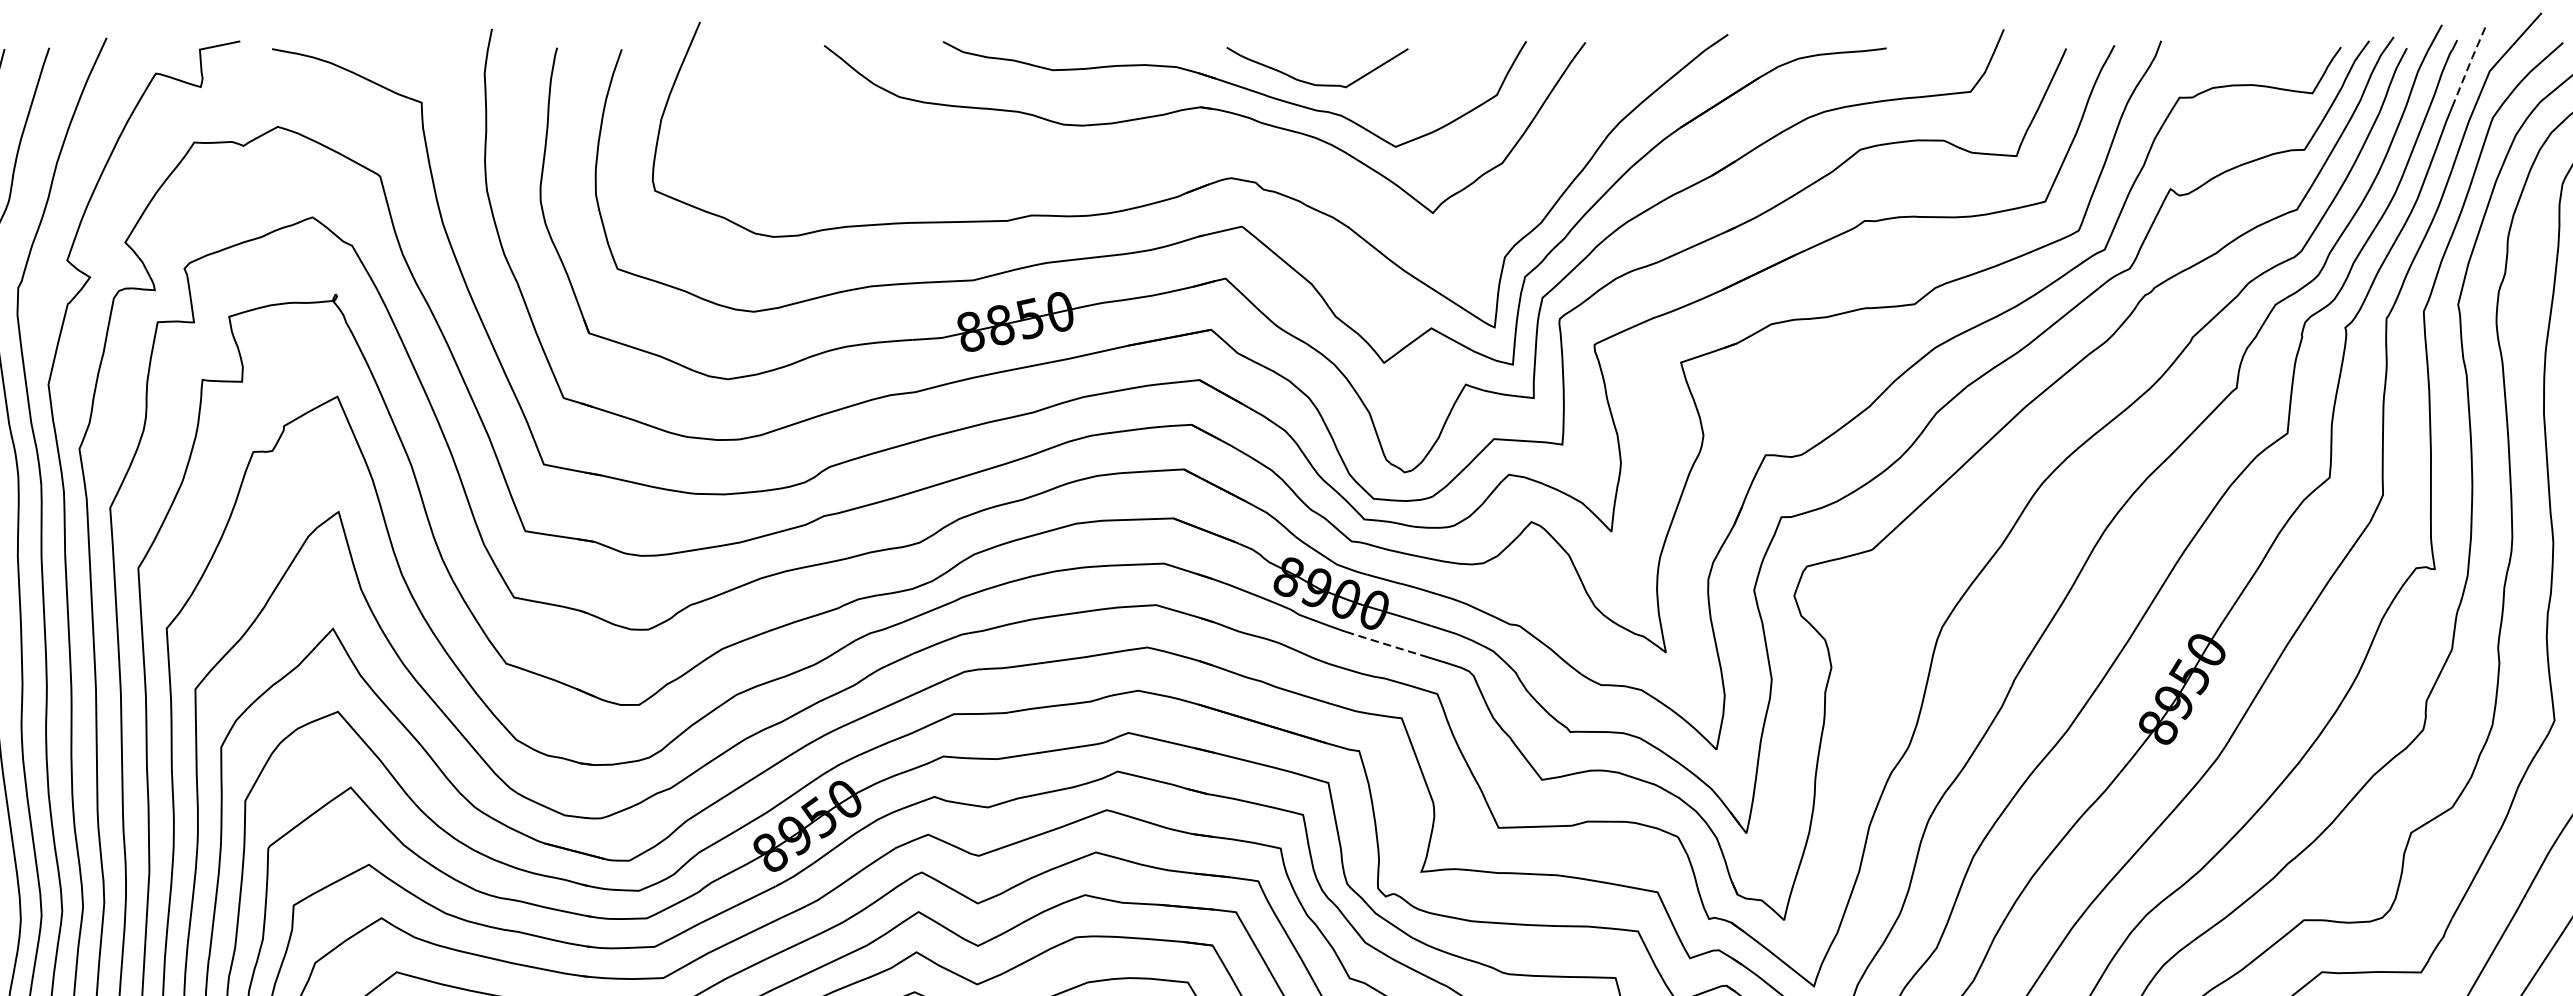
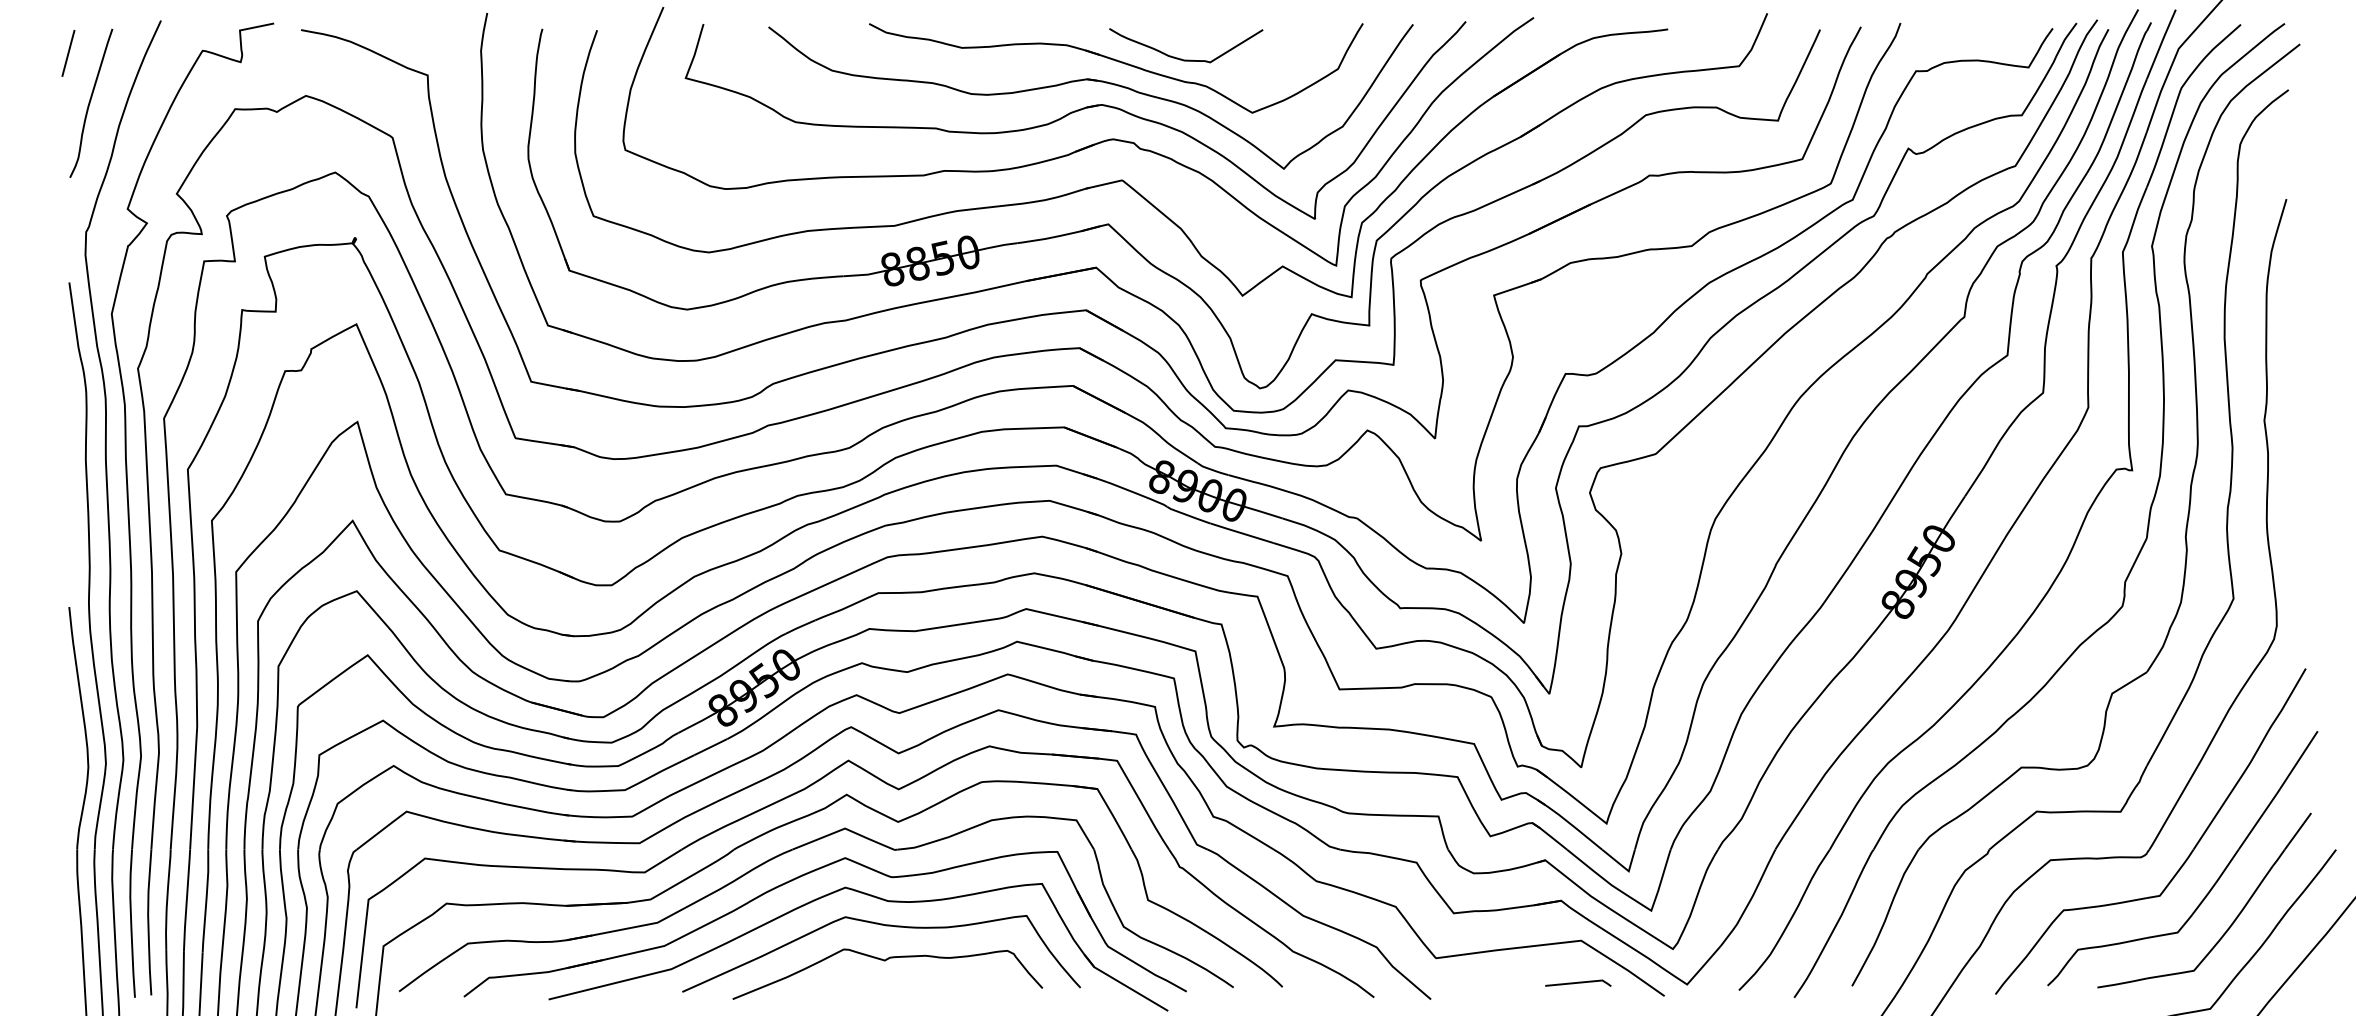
line: (2469, 64) -> (2161, 43), dashed -> solid
part: (1183, 147) -> (1072, 113), added
line: (1382, 643) -> (1241, 533), dashed -> solid

